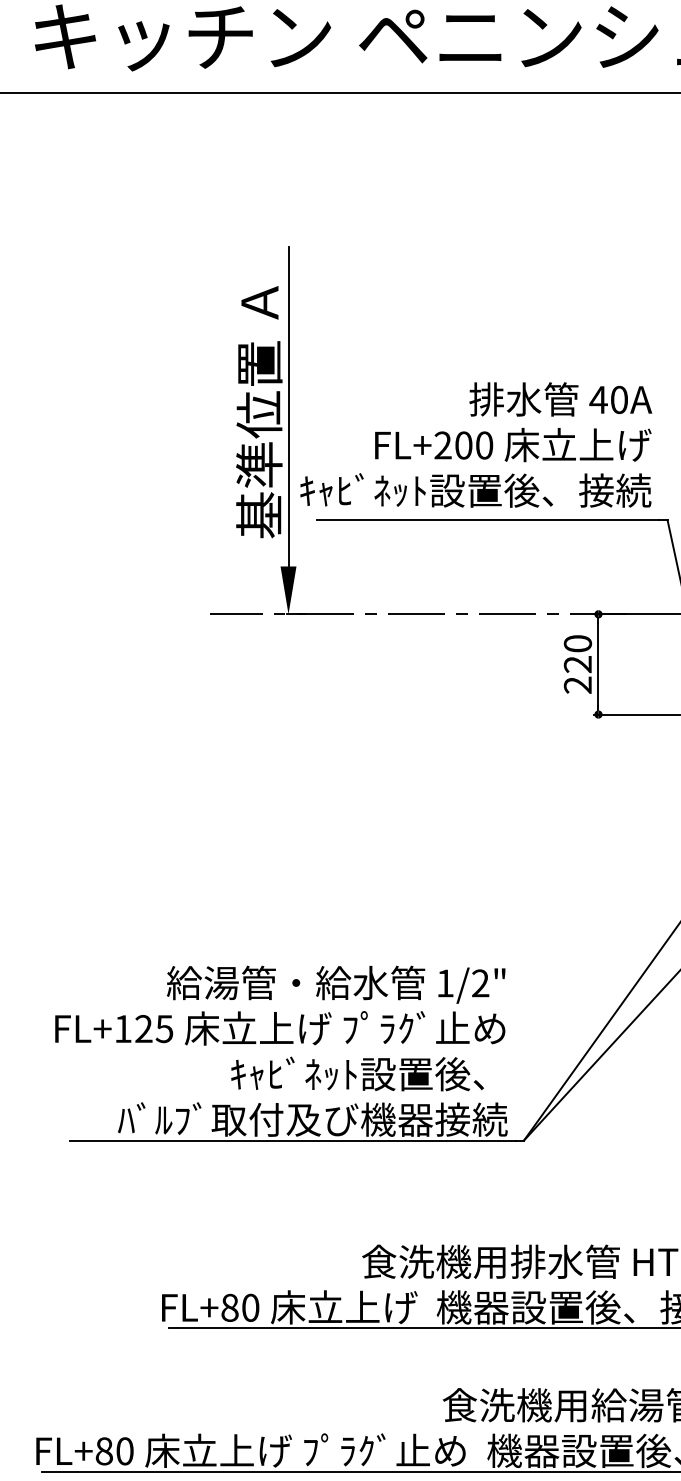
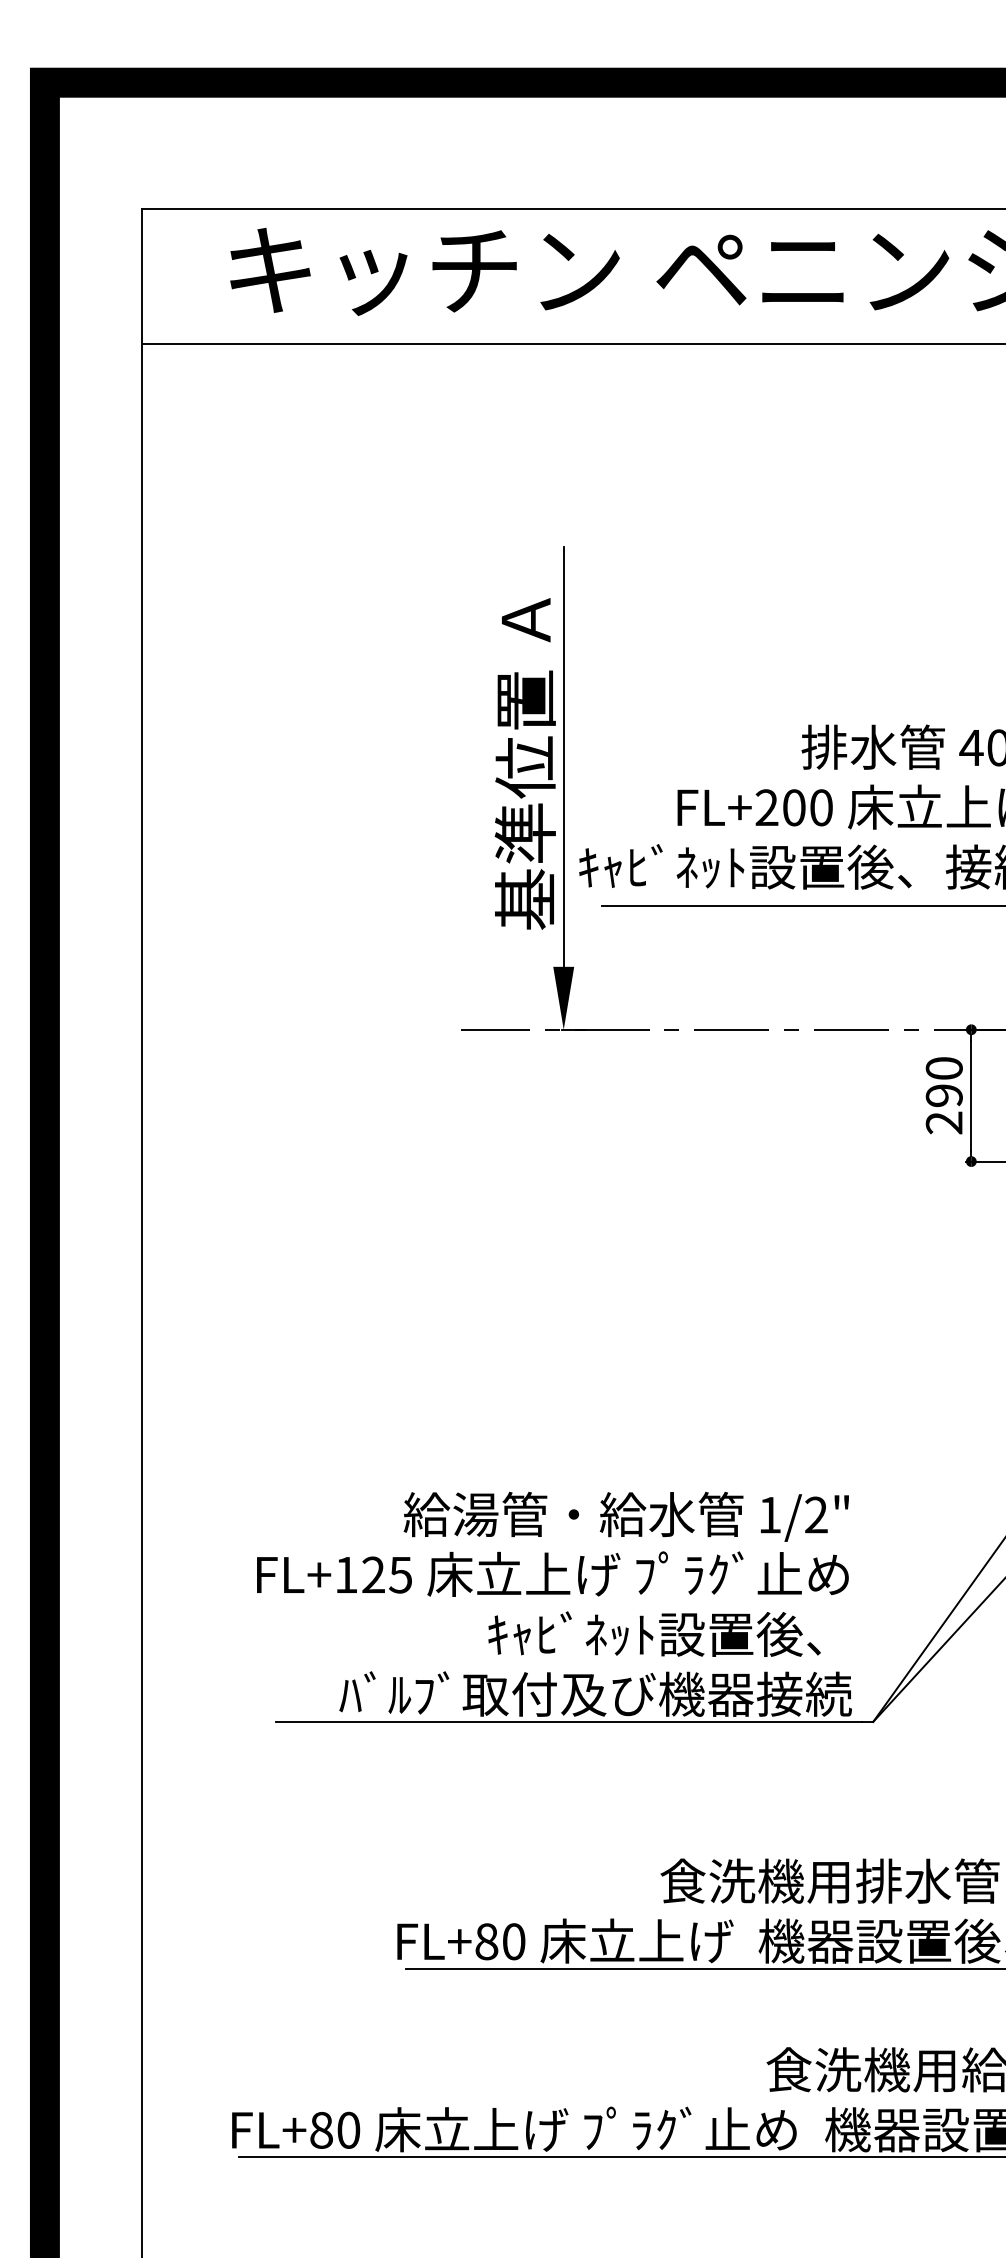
text: (578, 664) -> (944, 1095), 220 -> 290

